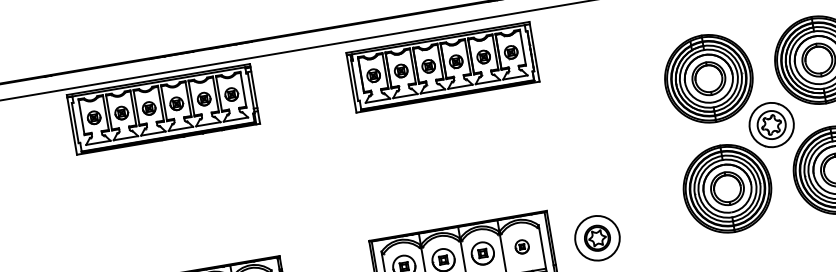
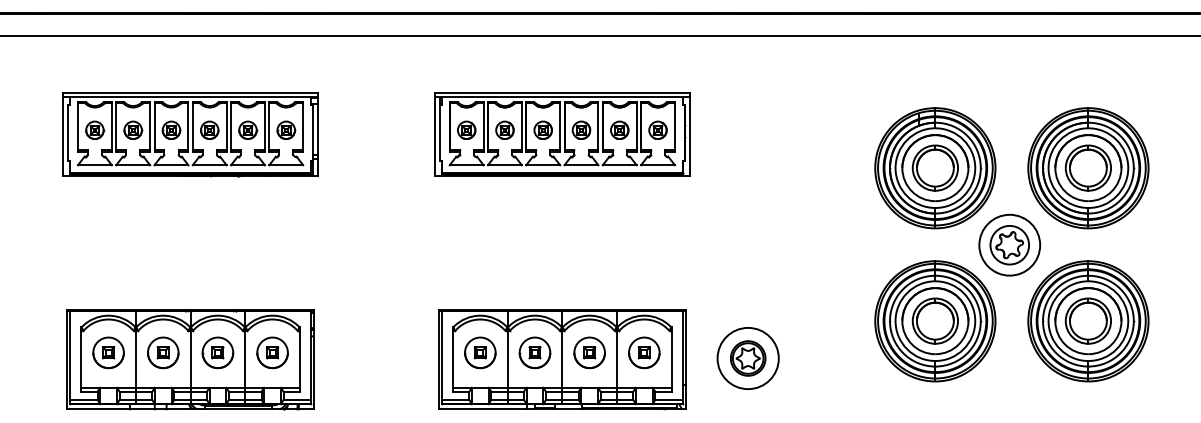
part: (443, 67) -> (562, 134), moved
part: (163, 109) -> (190, 134), moved
part: (522, 246) -> (644, 352), size x1.67

